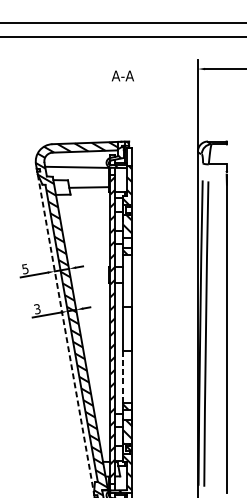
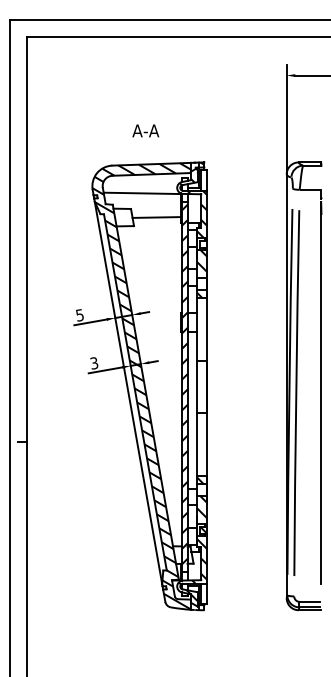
text: (122, 75) -> (145, 130), moved
line: (65, 333) -> (128, 392), dashed -> solid
line: (123, 377) -> (197, 445), dashed -> solid

